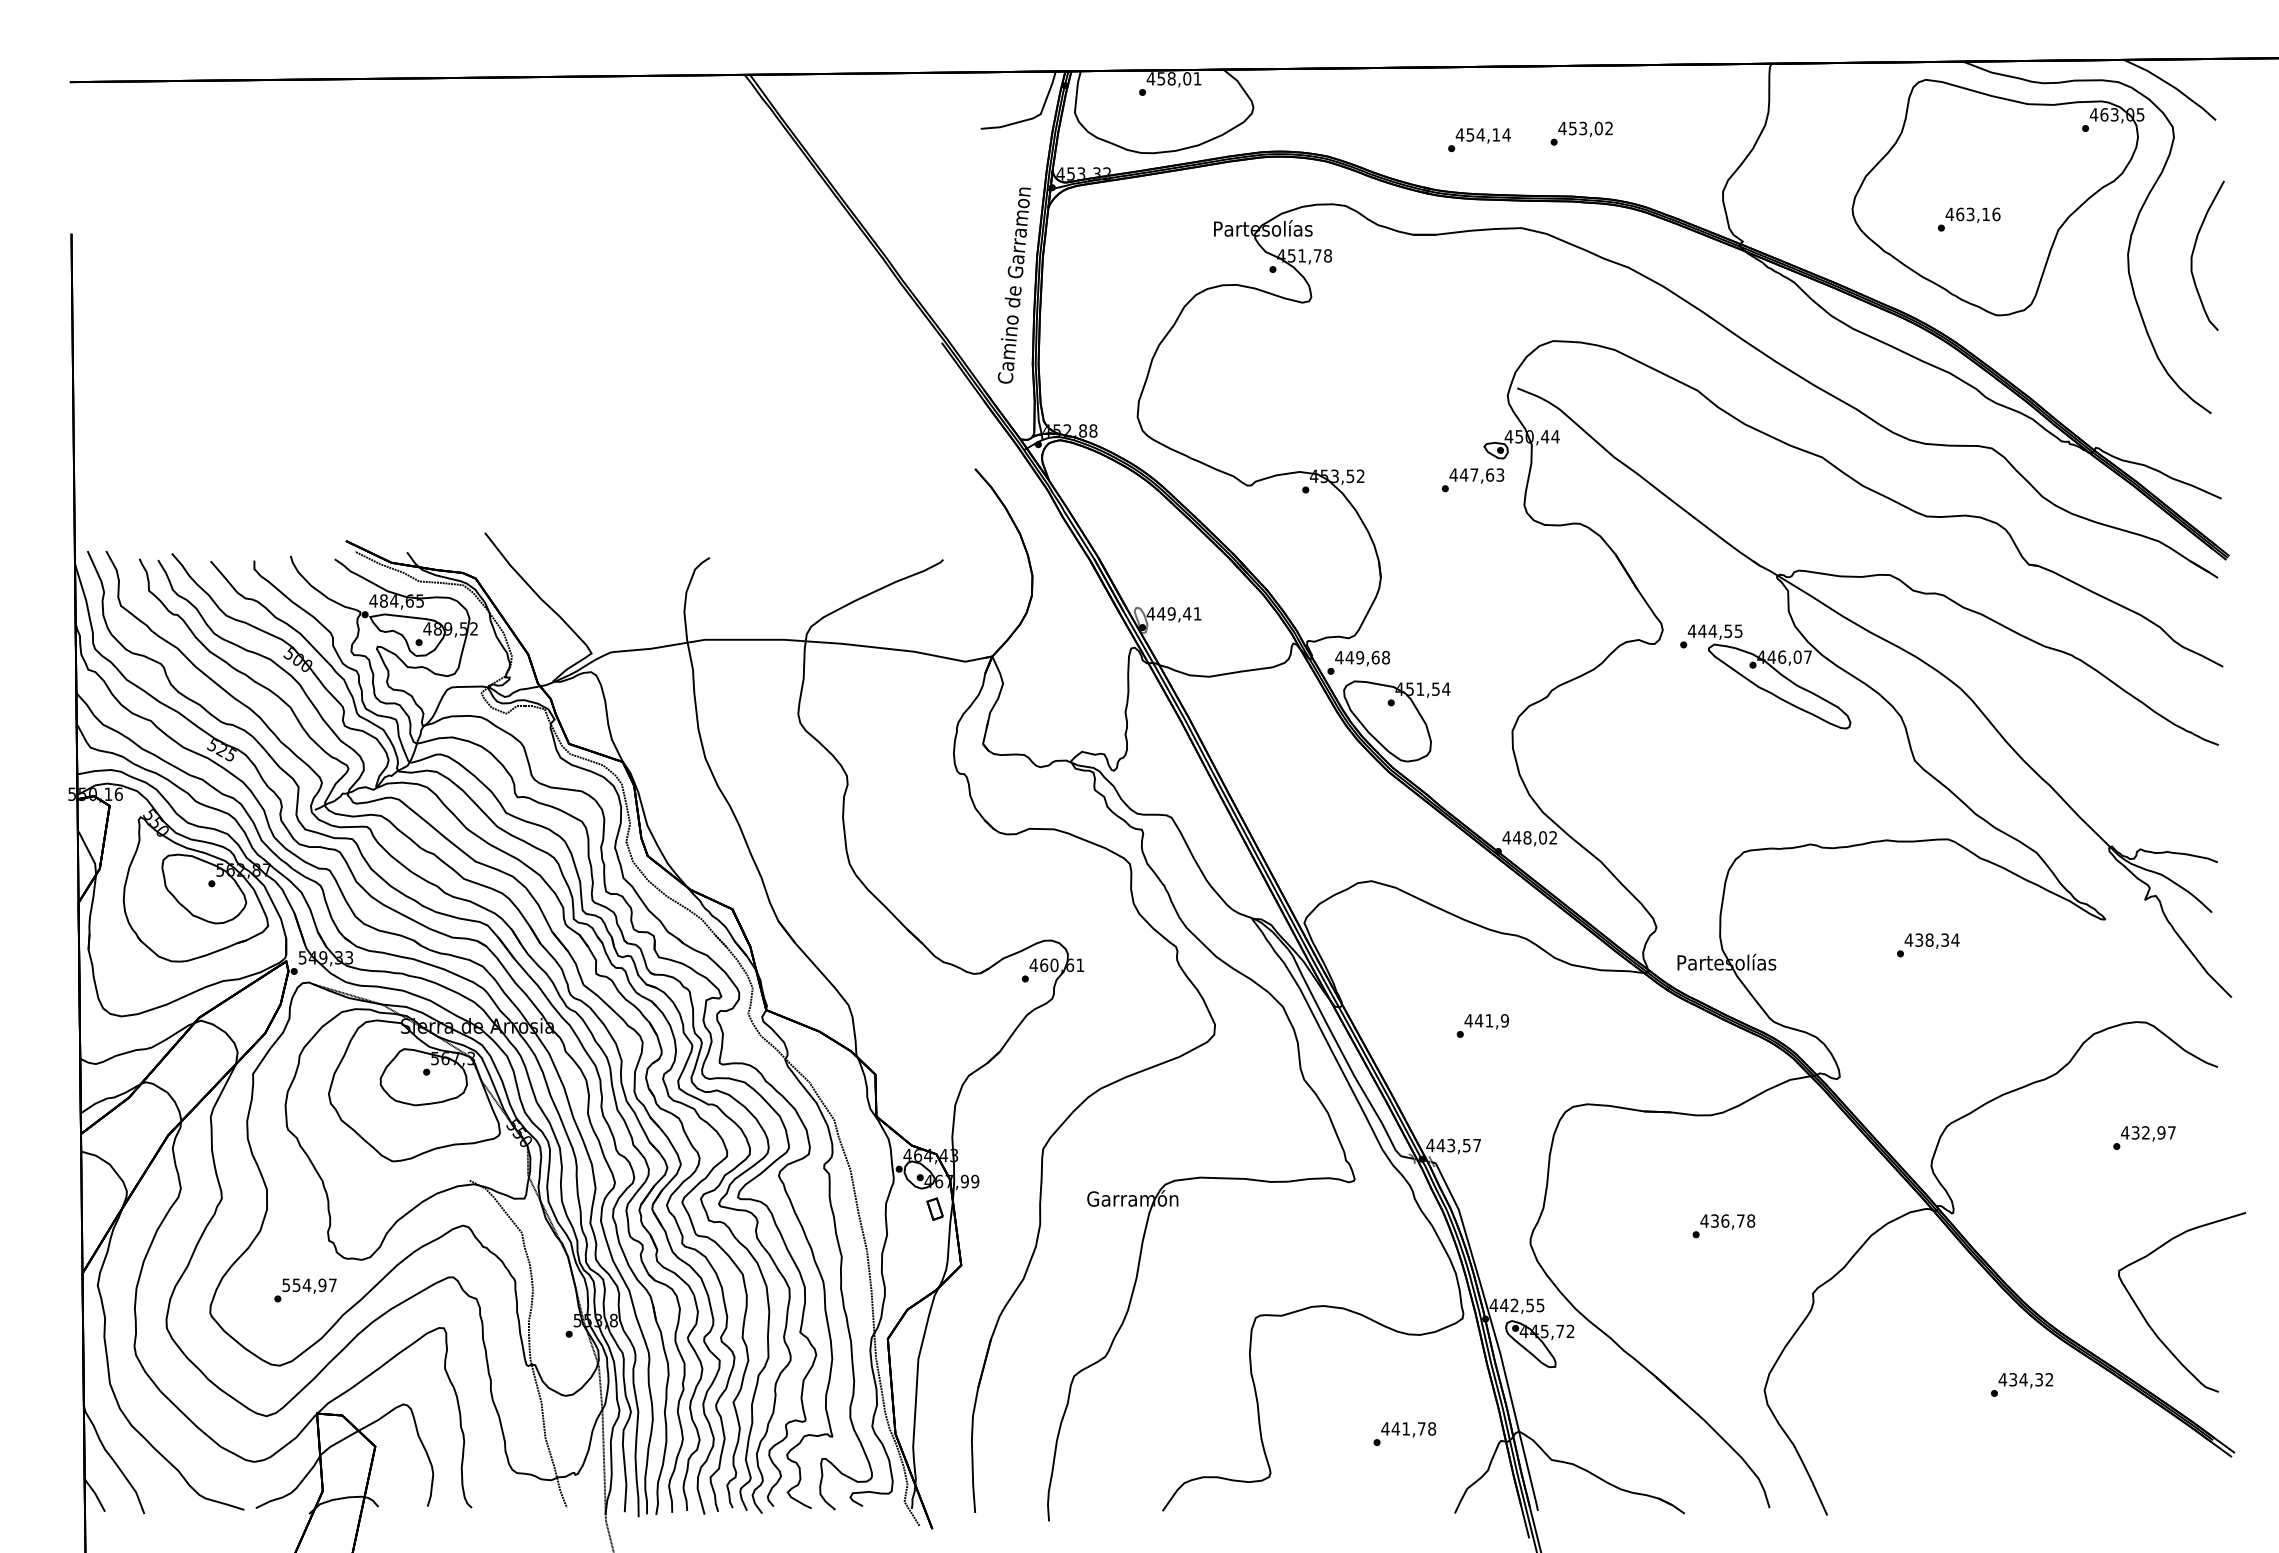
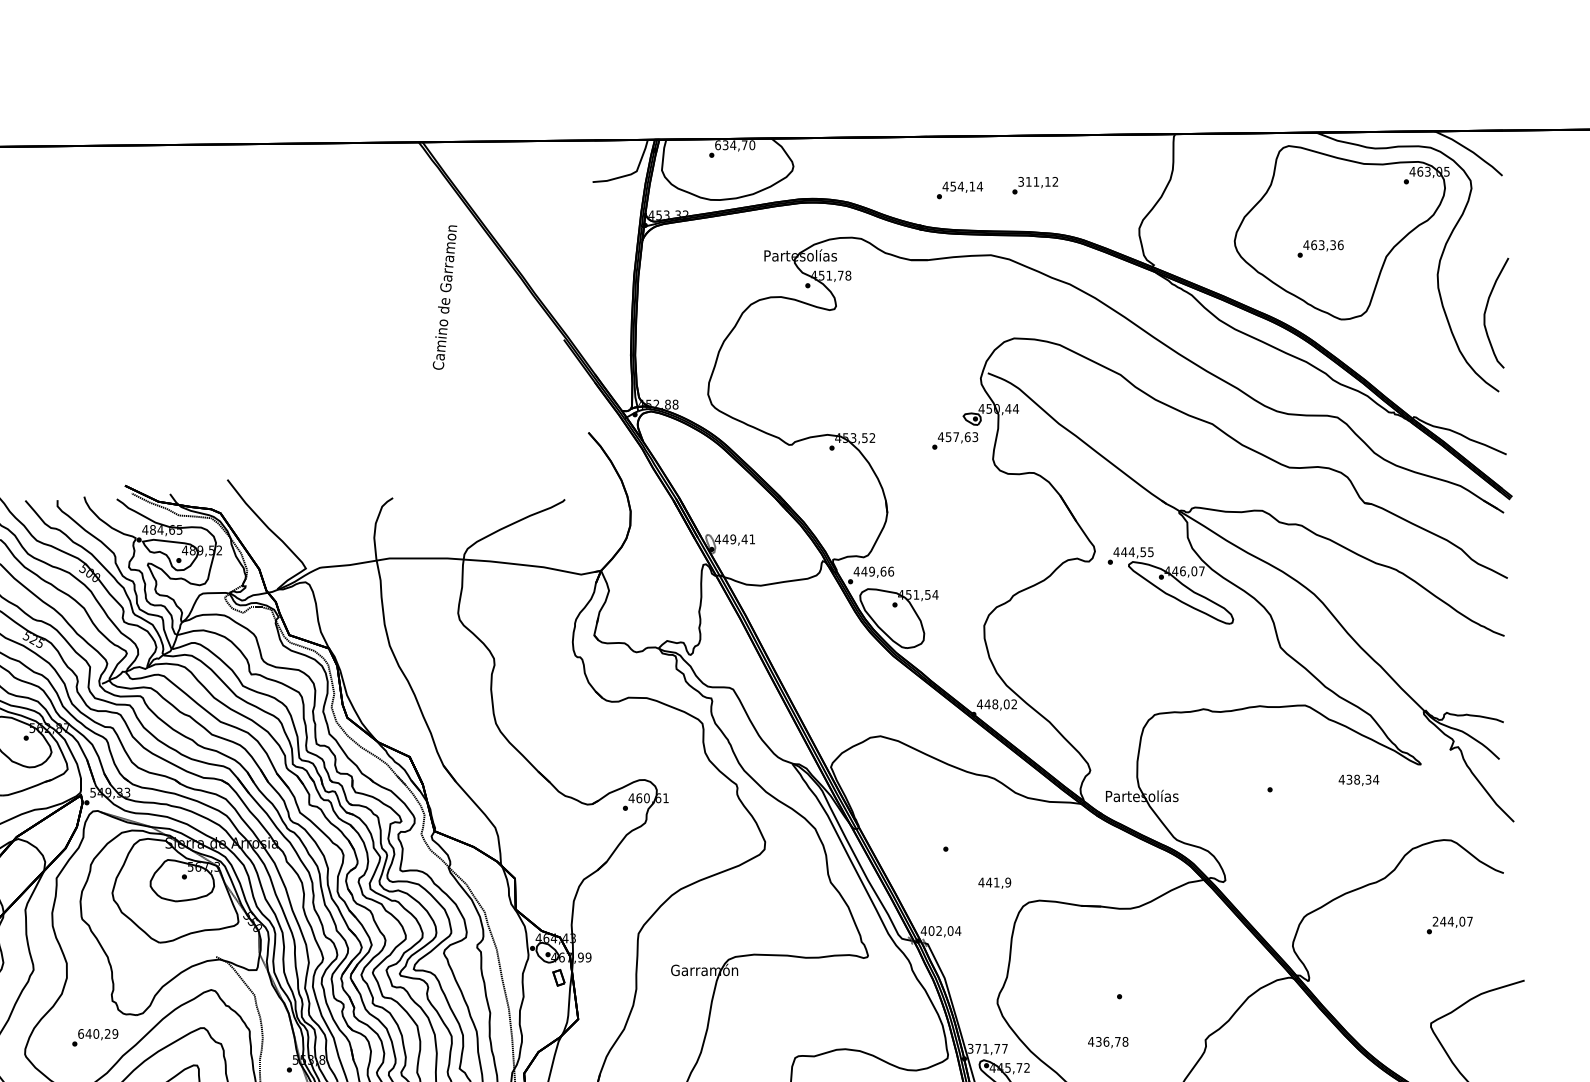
text: (1173, 78) -> (734, 145), 458,01 -> 634,70
text: (1580, 128) -> (1034, 181), 453,02 -> 311,12
text: (1985, 214) -> (1332, 245), 463,16 -> 463,36
curve: (2194, 251) -> (1486, 310), moved
text: (1013, 285) -> (444, 297), moved
text: (1463, 474) -> (948, 436), 447,63 -> 457,63
text: (1386, 657) -> (891, 571), 449,68 -> 449,66
text: (1931, 940) -> (1358, 779), moved
text: (1486, 1021) -> (994, 883), moved
text: (2143, 1132) -> (1449, 921), 432,97 -> 244,07
text: (1458, 1145) -> (944, 930), 443,57 -> 402,04
text: (1727, 1221) -> (1108, 1042), moved
text: (309, 1285) -> (98, 1034), 554,97 -> 640,29
text: (1516, 1305) -> (987, 1048), 442,55 -> 371,77

